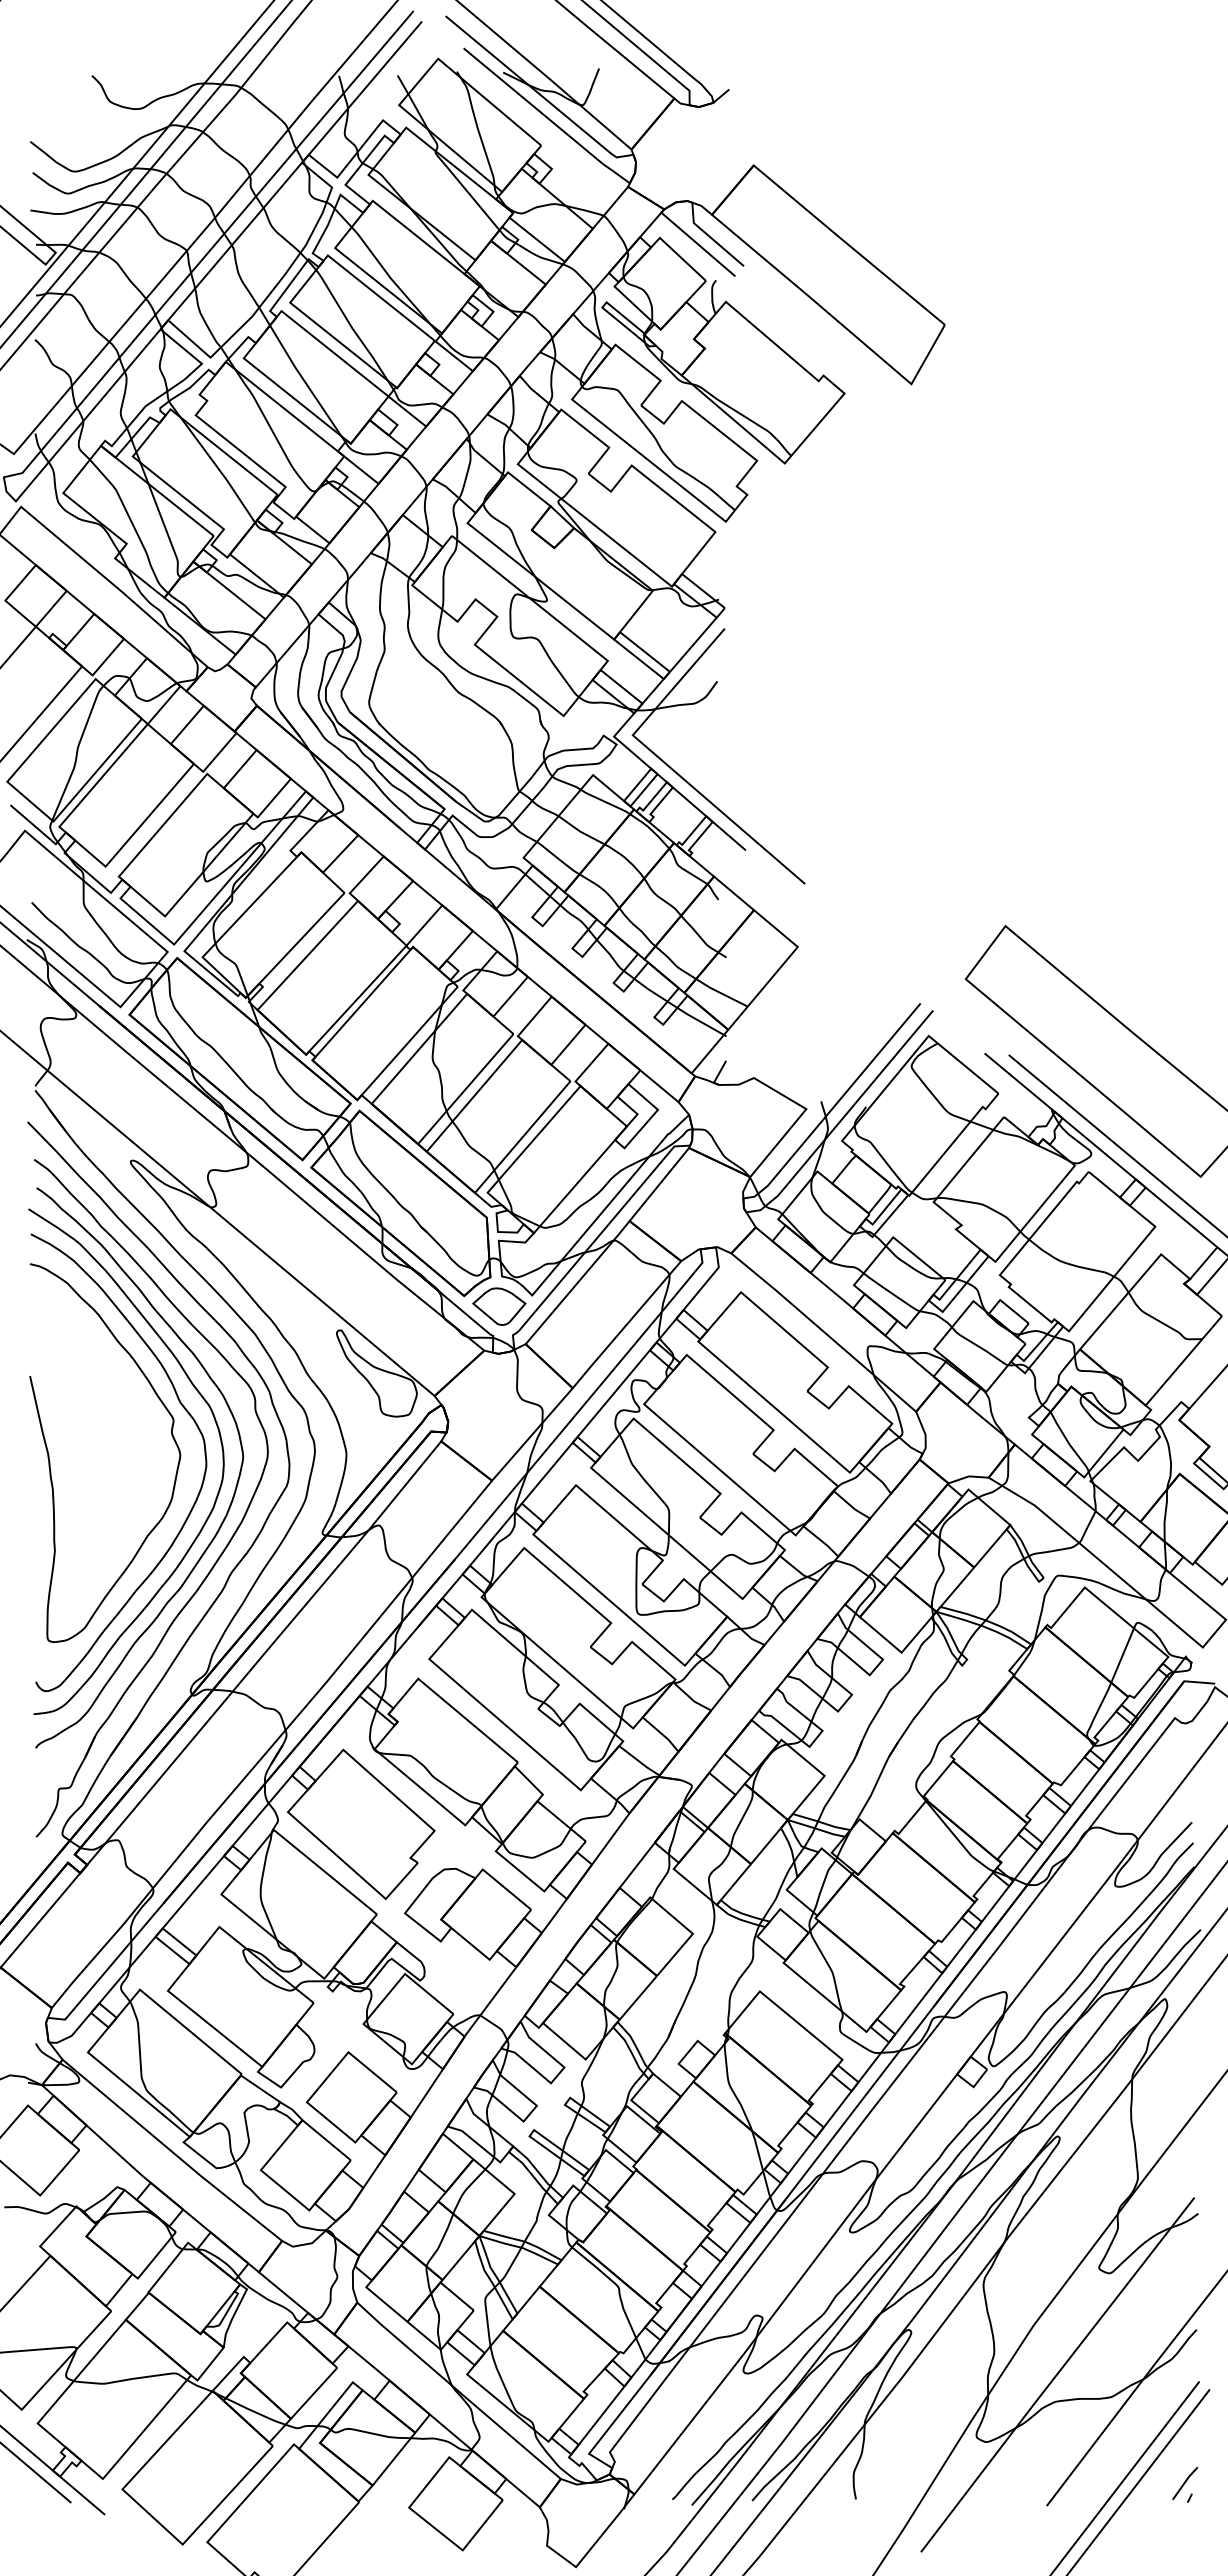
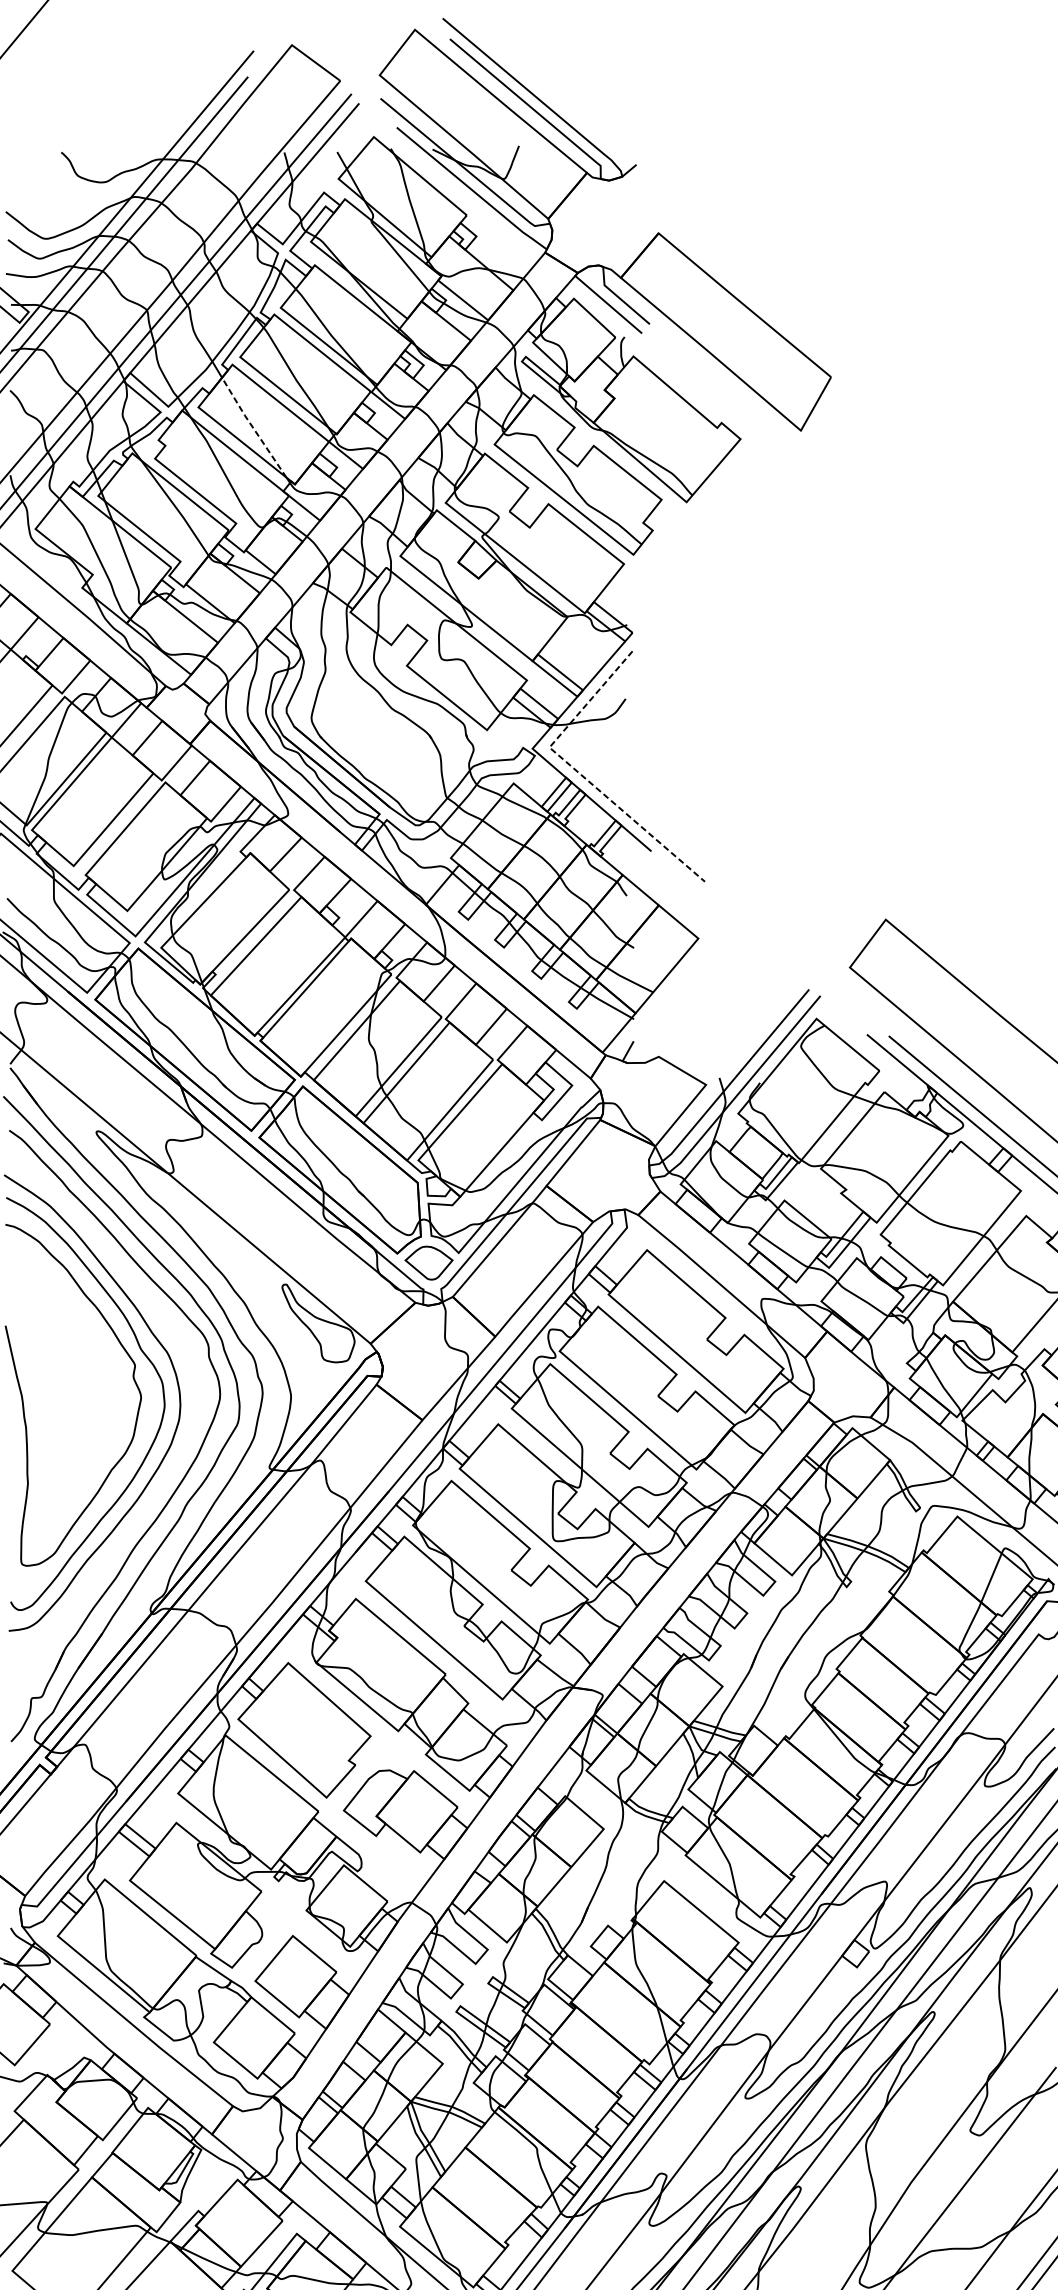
line: (304, 381) -> (253, 428), solid -> dashed
line: (665, 763) -> (578, 772), solid -> dashed
curve: (229, 1504) -> (185, 1441), removed

